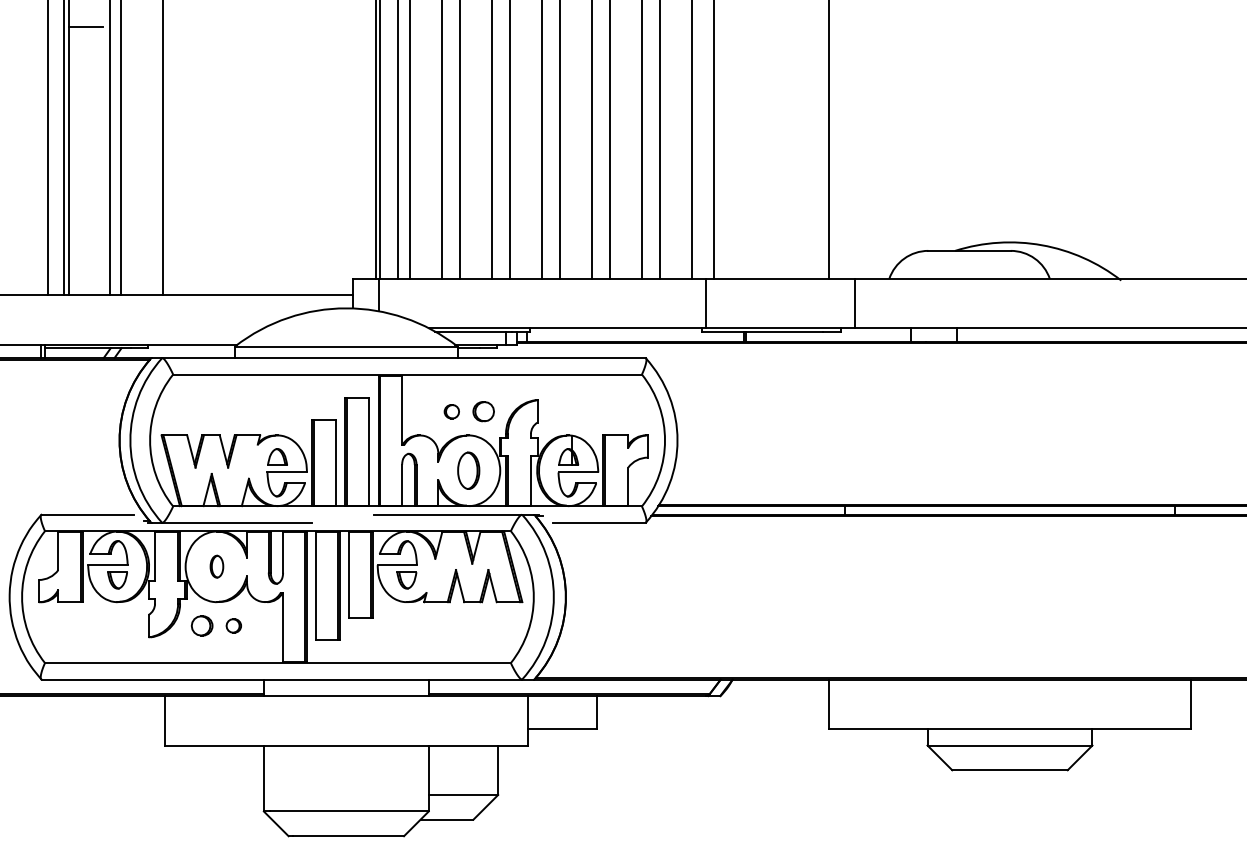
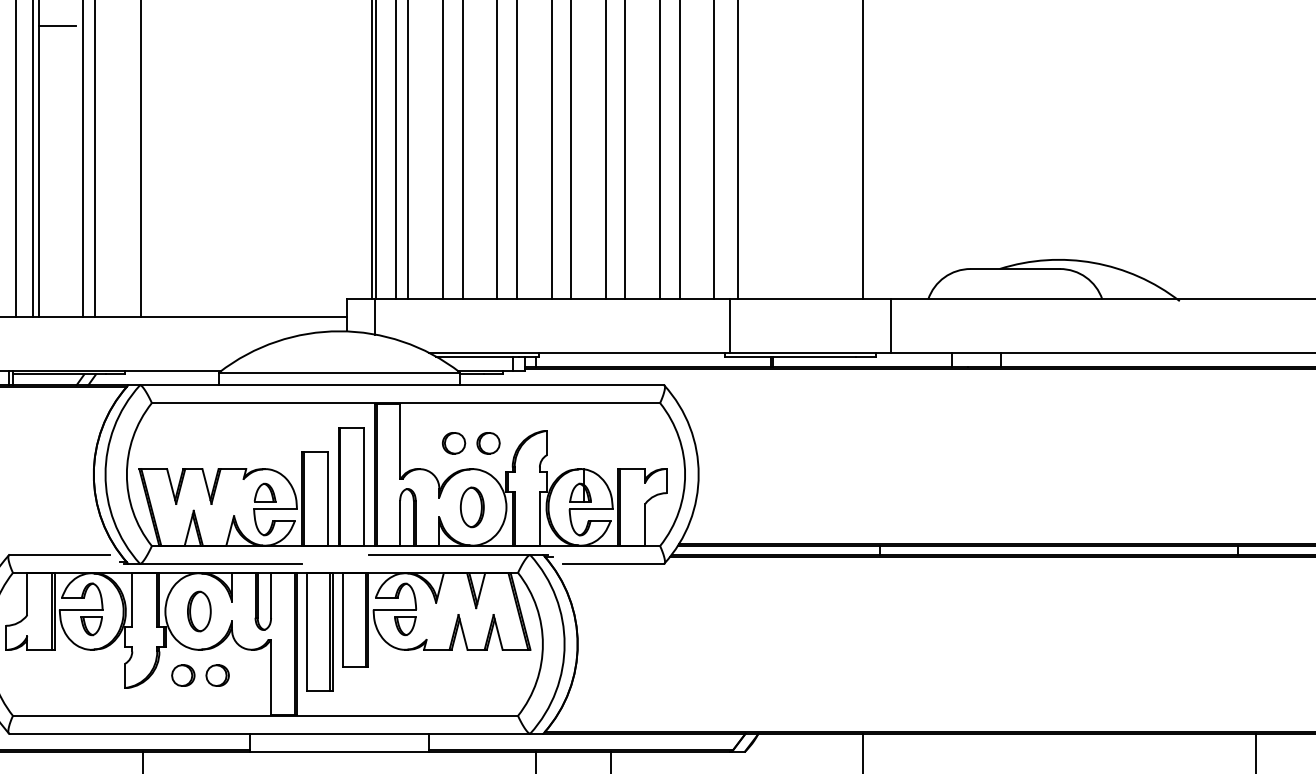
part: (451, 411) -> (453, 443), size x1.43
part: (216, 566) -> (198, 611), size x1.67
part: (233, 625) -> (217, 675), size x1.43

